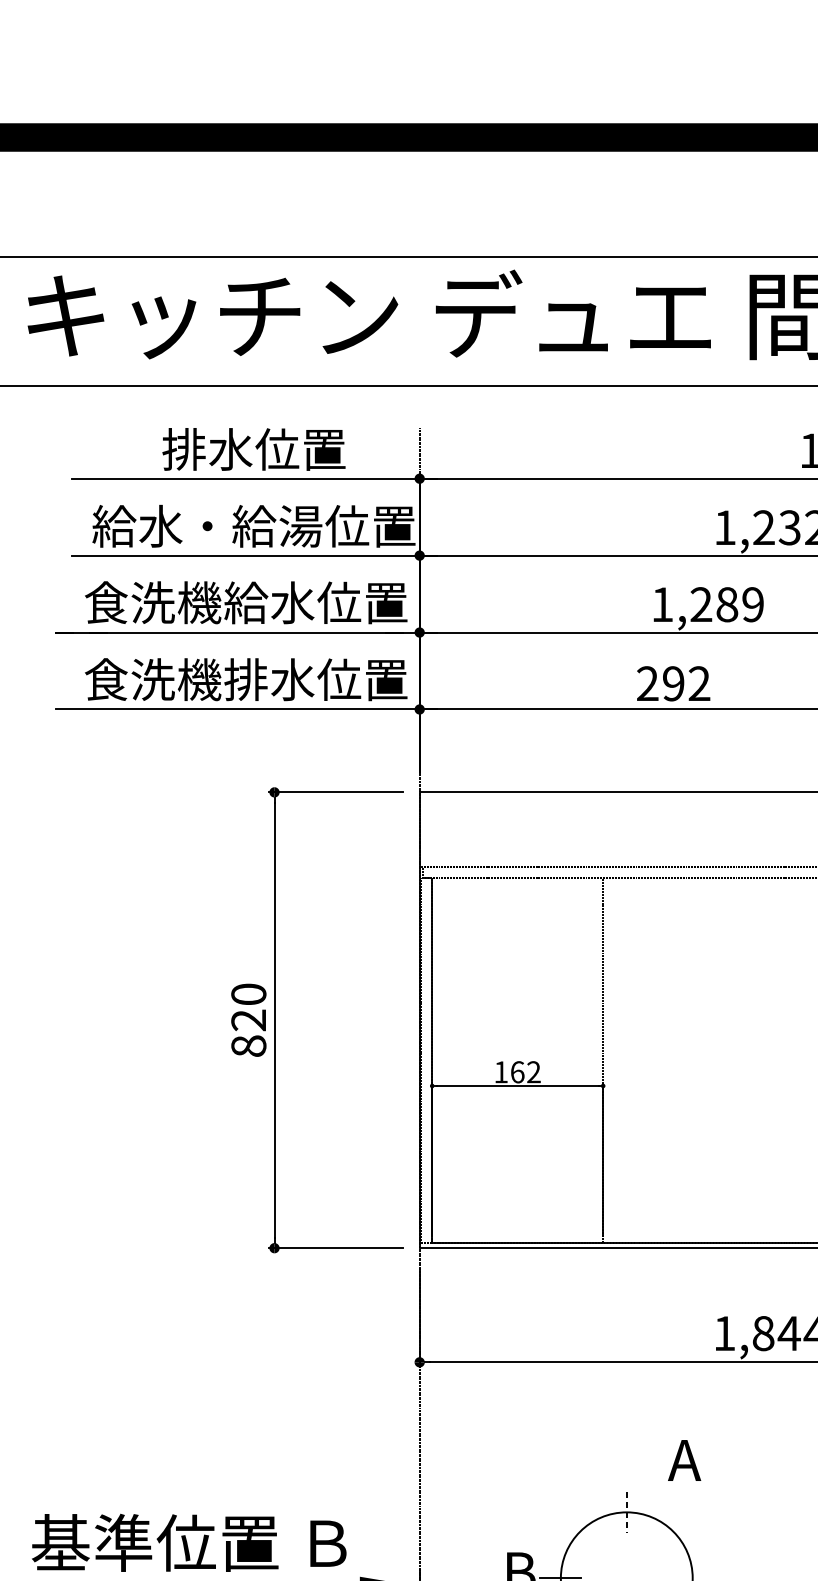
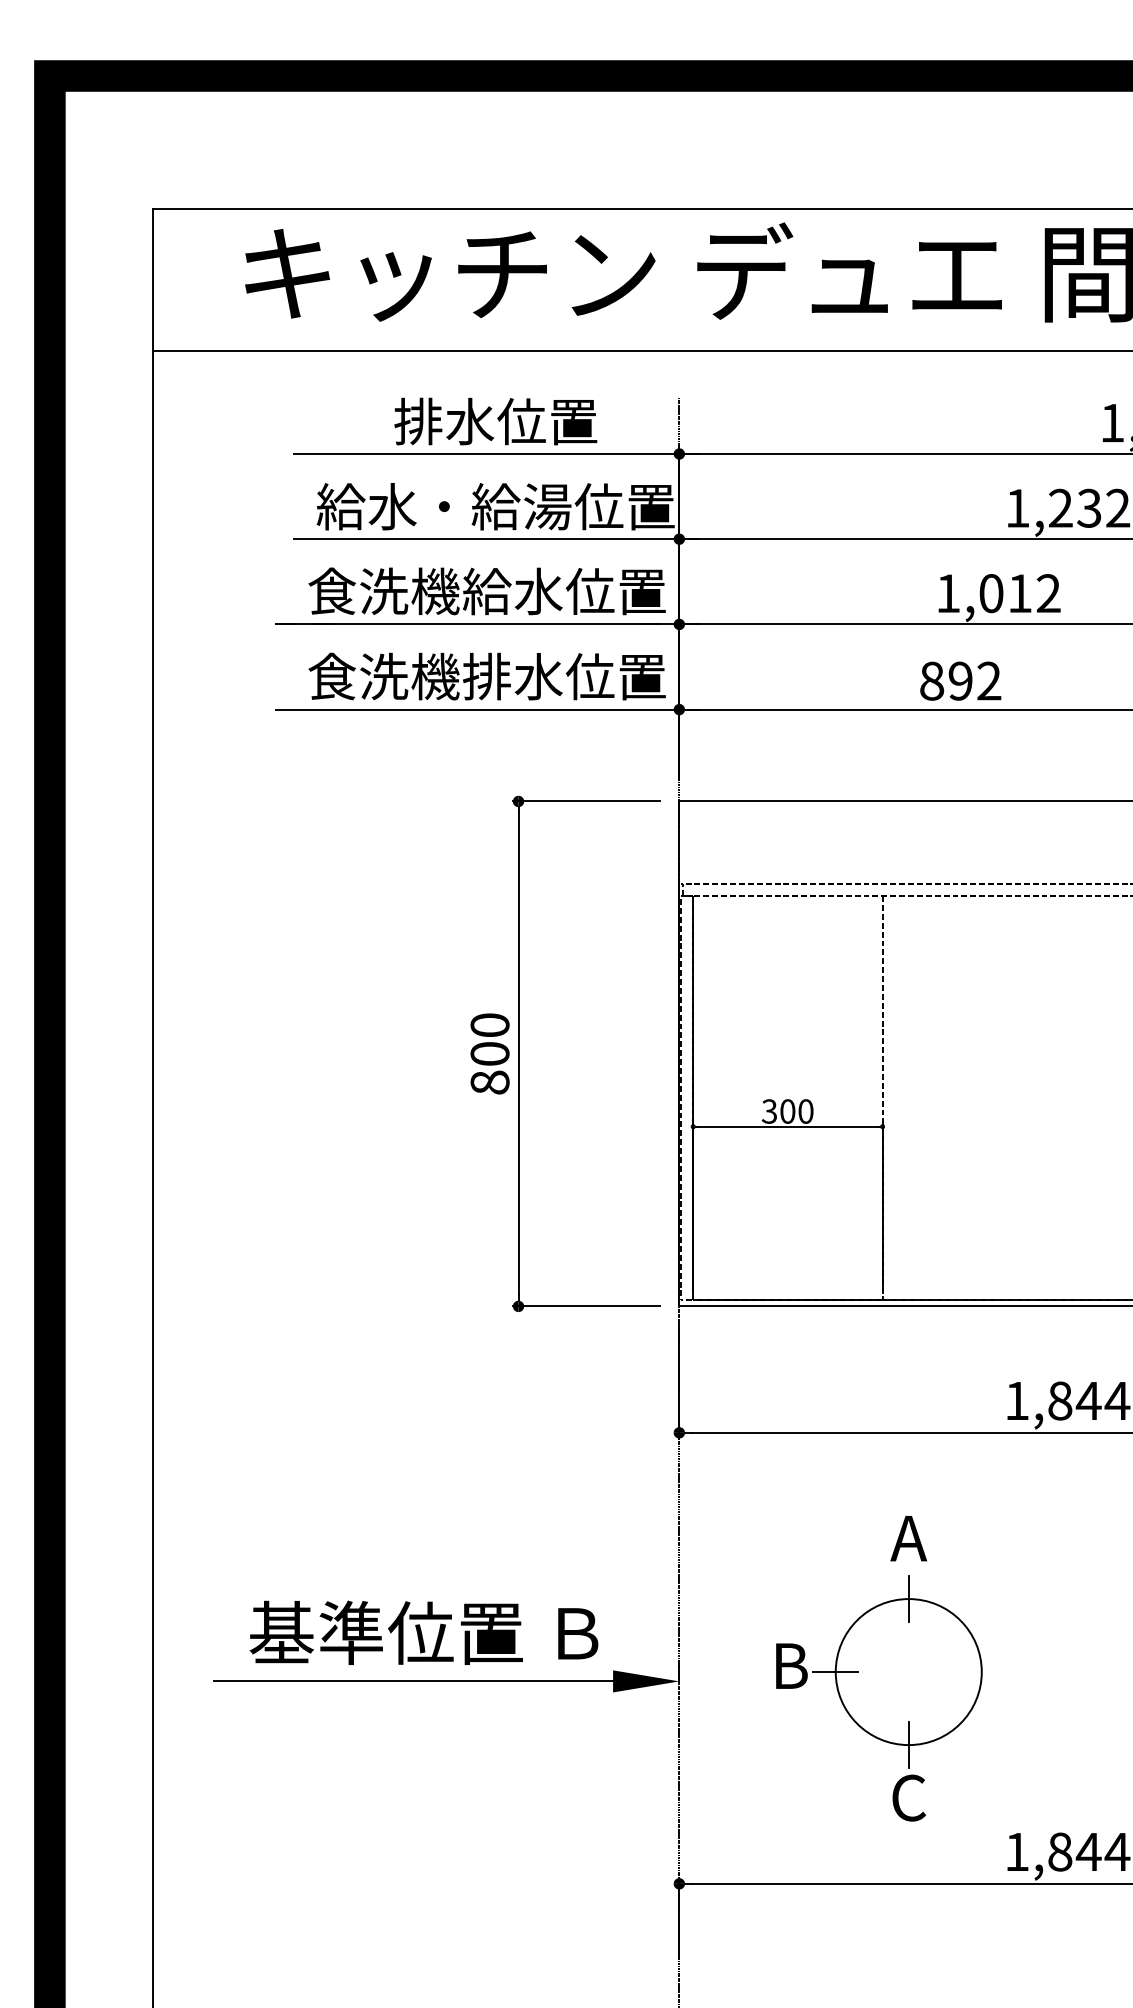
text: (726, 604) -> (1019, 593), 1,289 -> 1,012
text: (648, 683) -> (932, 680), 292 -> 892
text: (248, 1019) -> (489, 1053), 820 -> 800
text: (517, 1072) -> (787, 1111), 162 -> 300
text: (684, 1460) -> (908, 1538), moved
line: (626, 1512) -> (908, 1599), dashed -> solid

